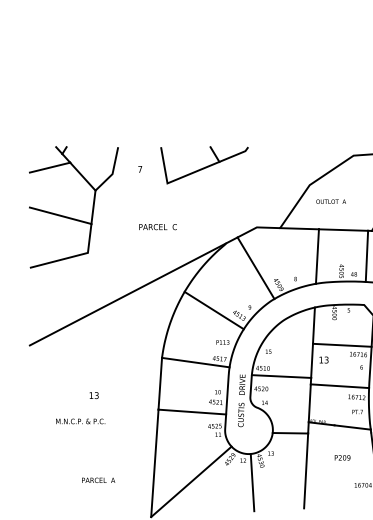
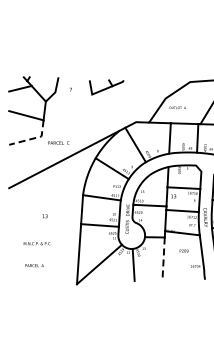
part: (203, 165) -> (106, 87), size x0.7
text: (157, 226) -> (58, 142), moved
line: (73, 256) -> (33, 138), solid -> dashed
text: (78, 421) -> (36, 243), moved
line: (305, 471) -> (163, 258), solid -> dashed
text: (98, 480) -> (34, 265), moved

